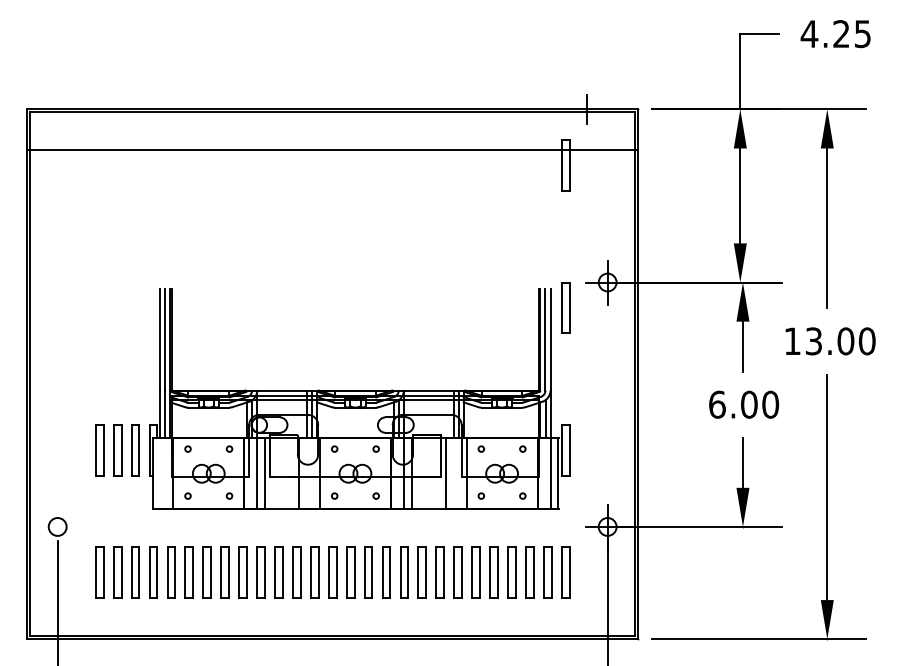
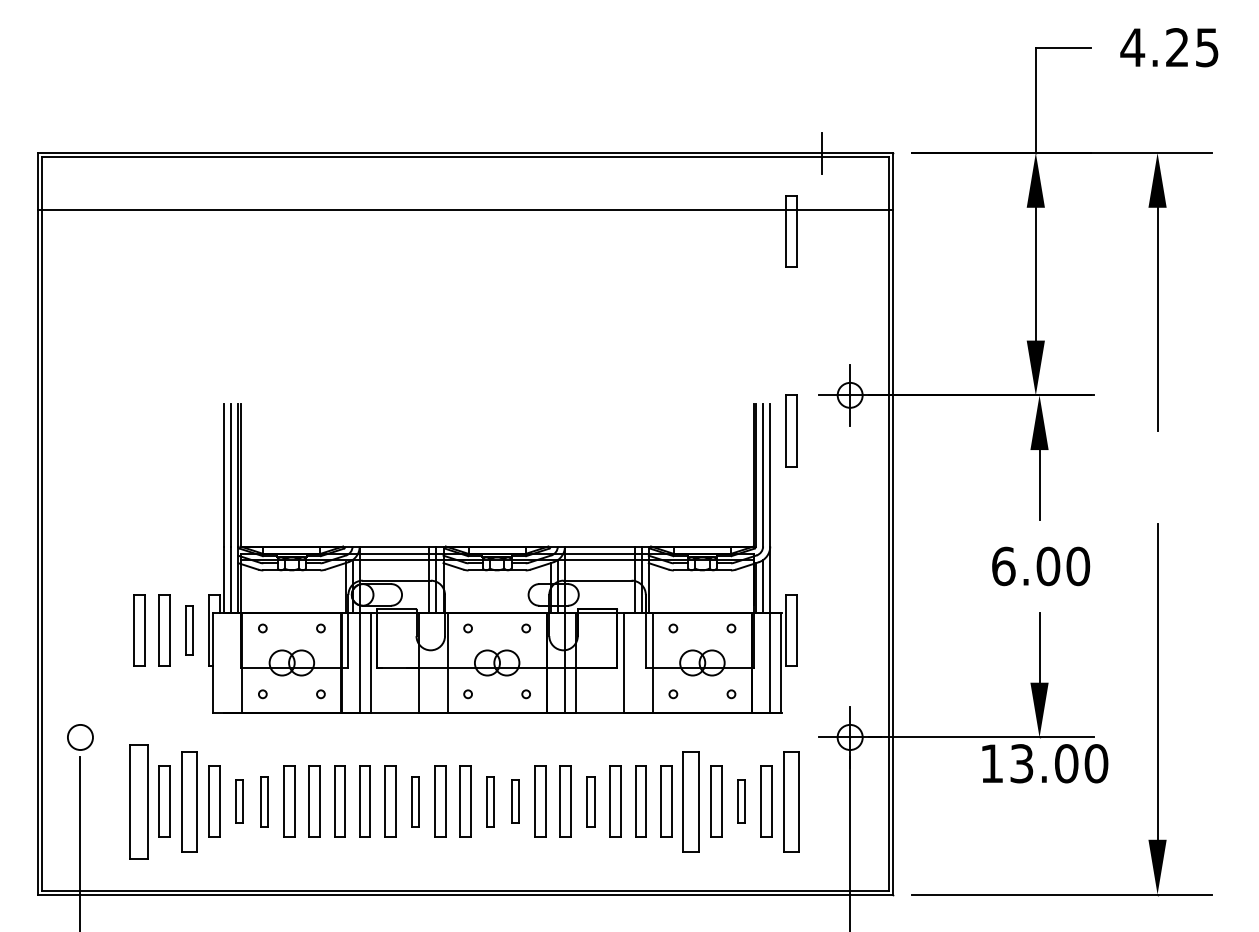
text: (830, 341) -> (1045, 763), moved
part: (135, 450) -> (189, 630), size x0.7
part: (99, 572) -> (139, 801), size x1.6
part: (135, 572) -> (189, 801), size x1.4
part: (171, 572) -> (239, 801), size x0.6
part: (189, 572) -> (264, 801), size x0.7
part: (297, 572) -> (415, 801), size x0.7
part: (350, 572) -> (490, 801), size x0.7
part: (368, 572) -> (515, 801), size x0.6
part: (422, 572) -> (590, 801), size x0.7
part: (494, 572) -> (691, 801), size x1.4
part: (530, 572) -> (741, 801), size x0.6
part: (565, 572) -> (791, 801), size x1.4

